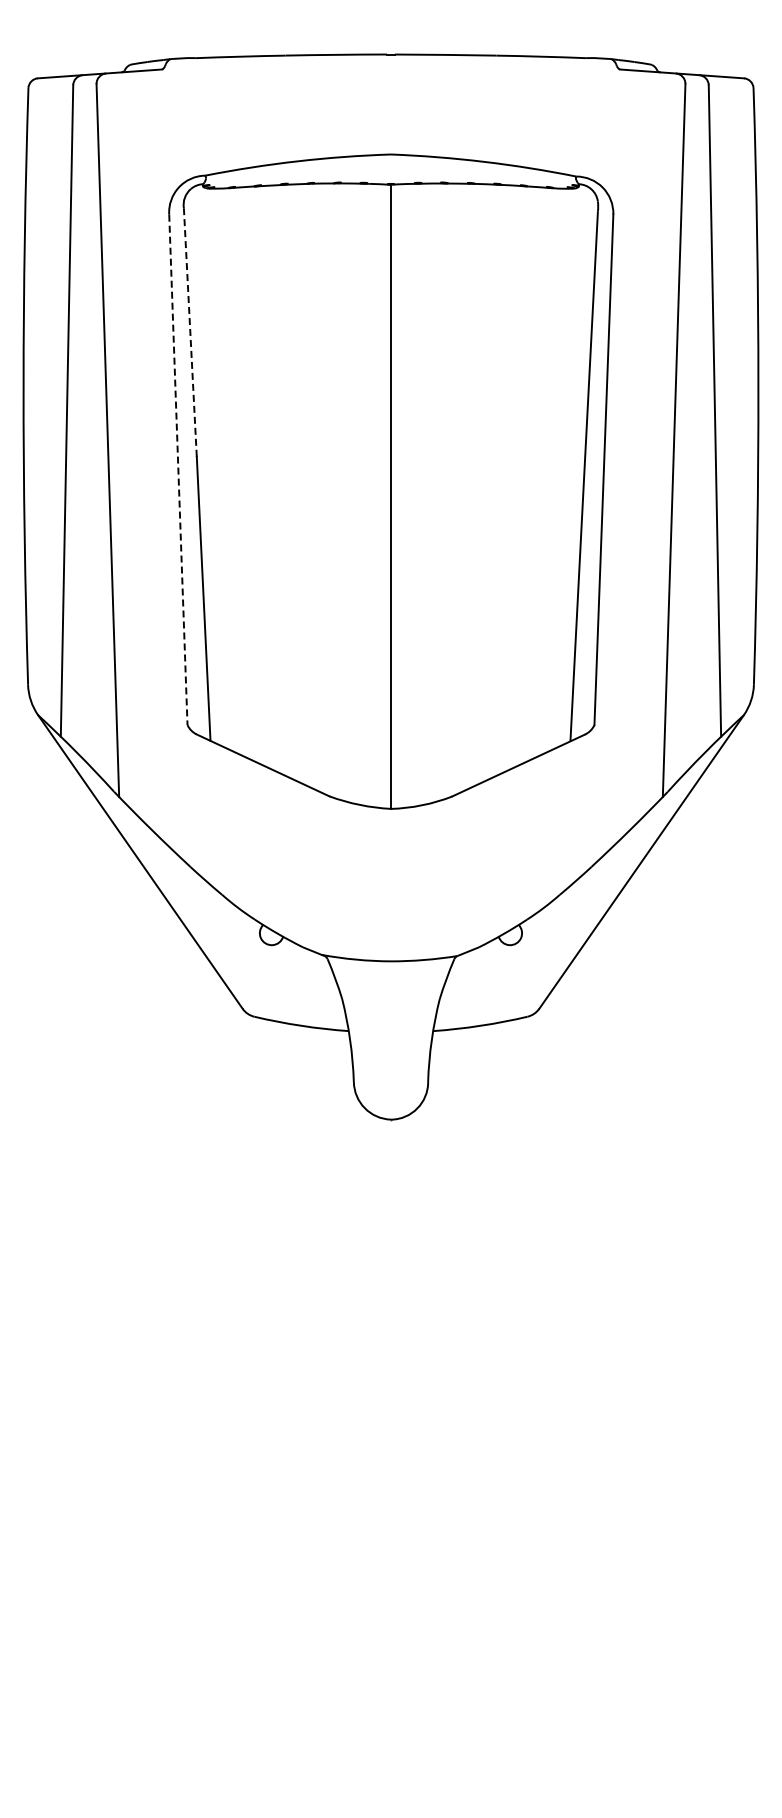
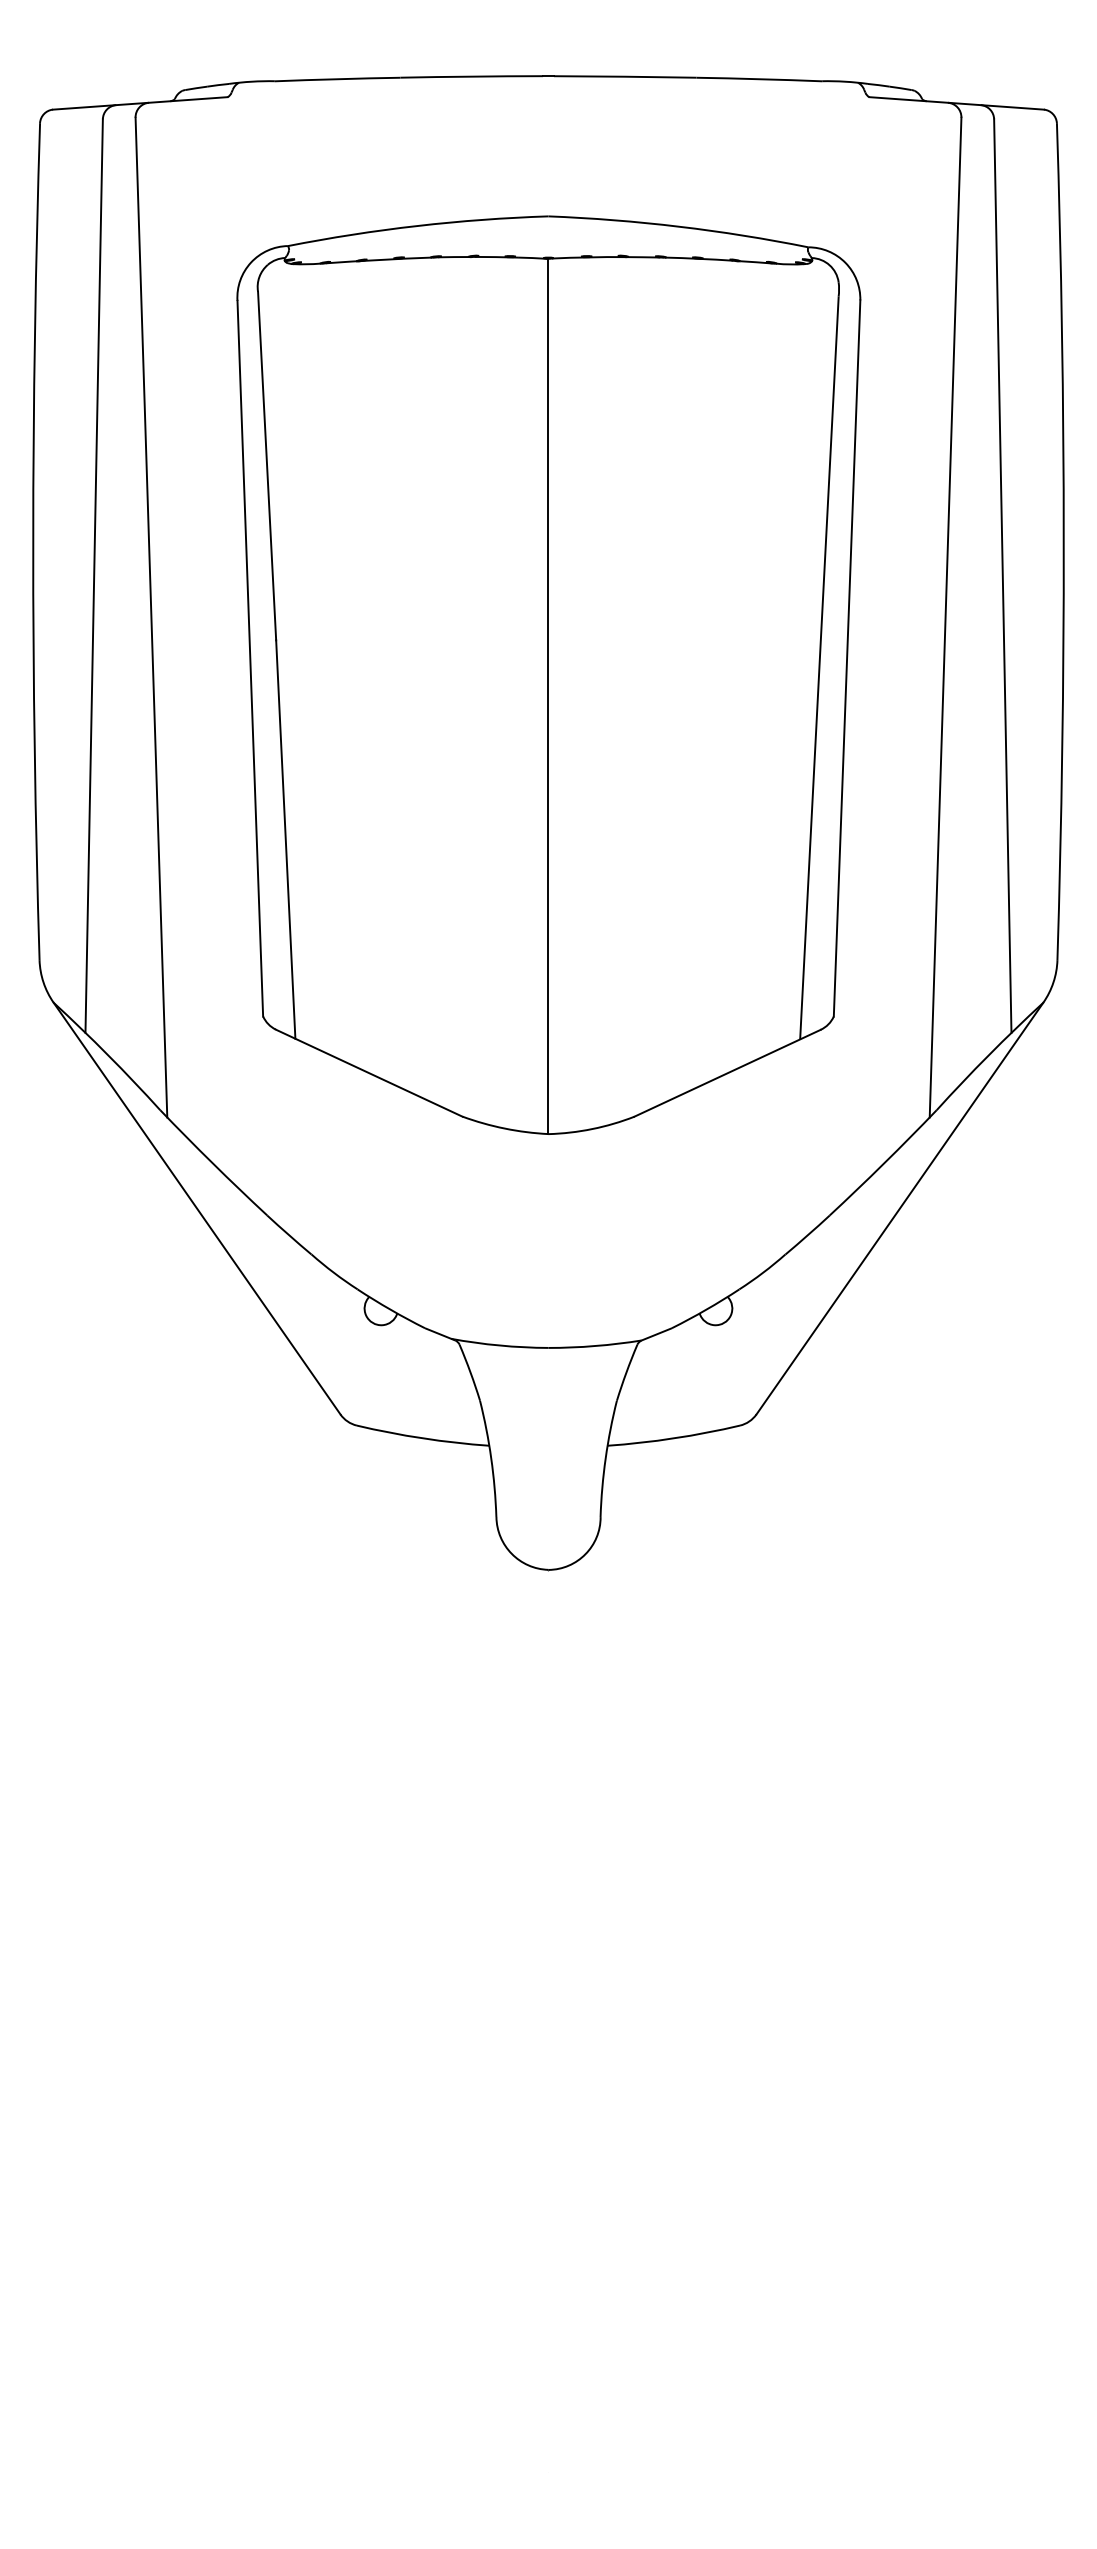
line: (190, 332) -> (267, 466), dashed -> solid
line: (178, 470) -> (250, 659), dashed -> solid

